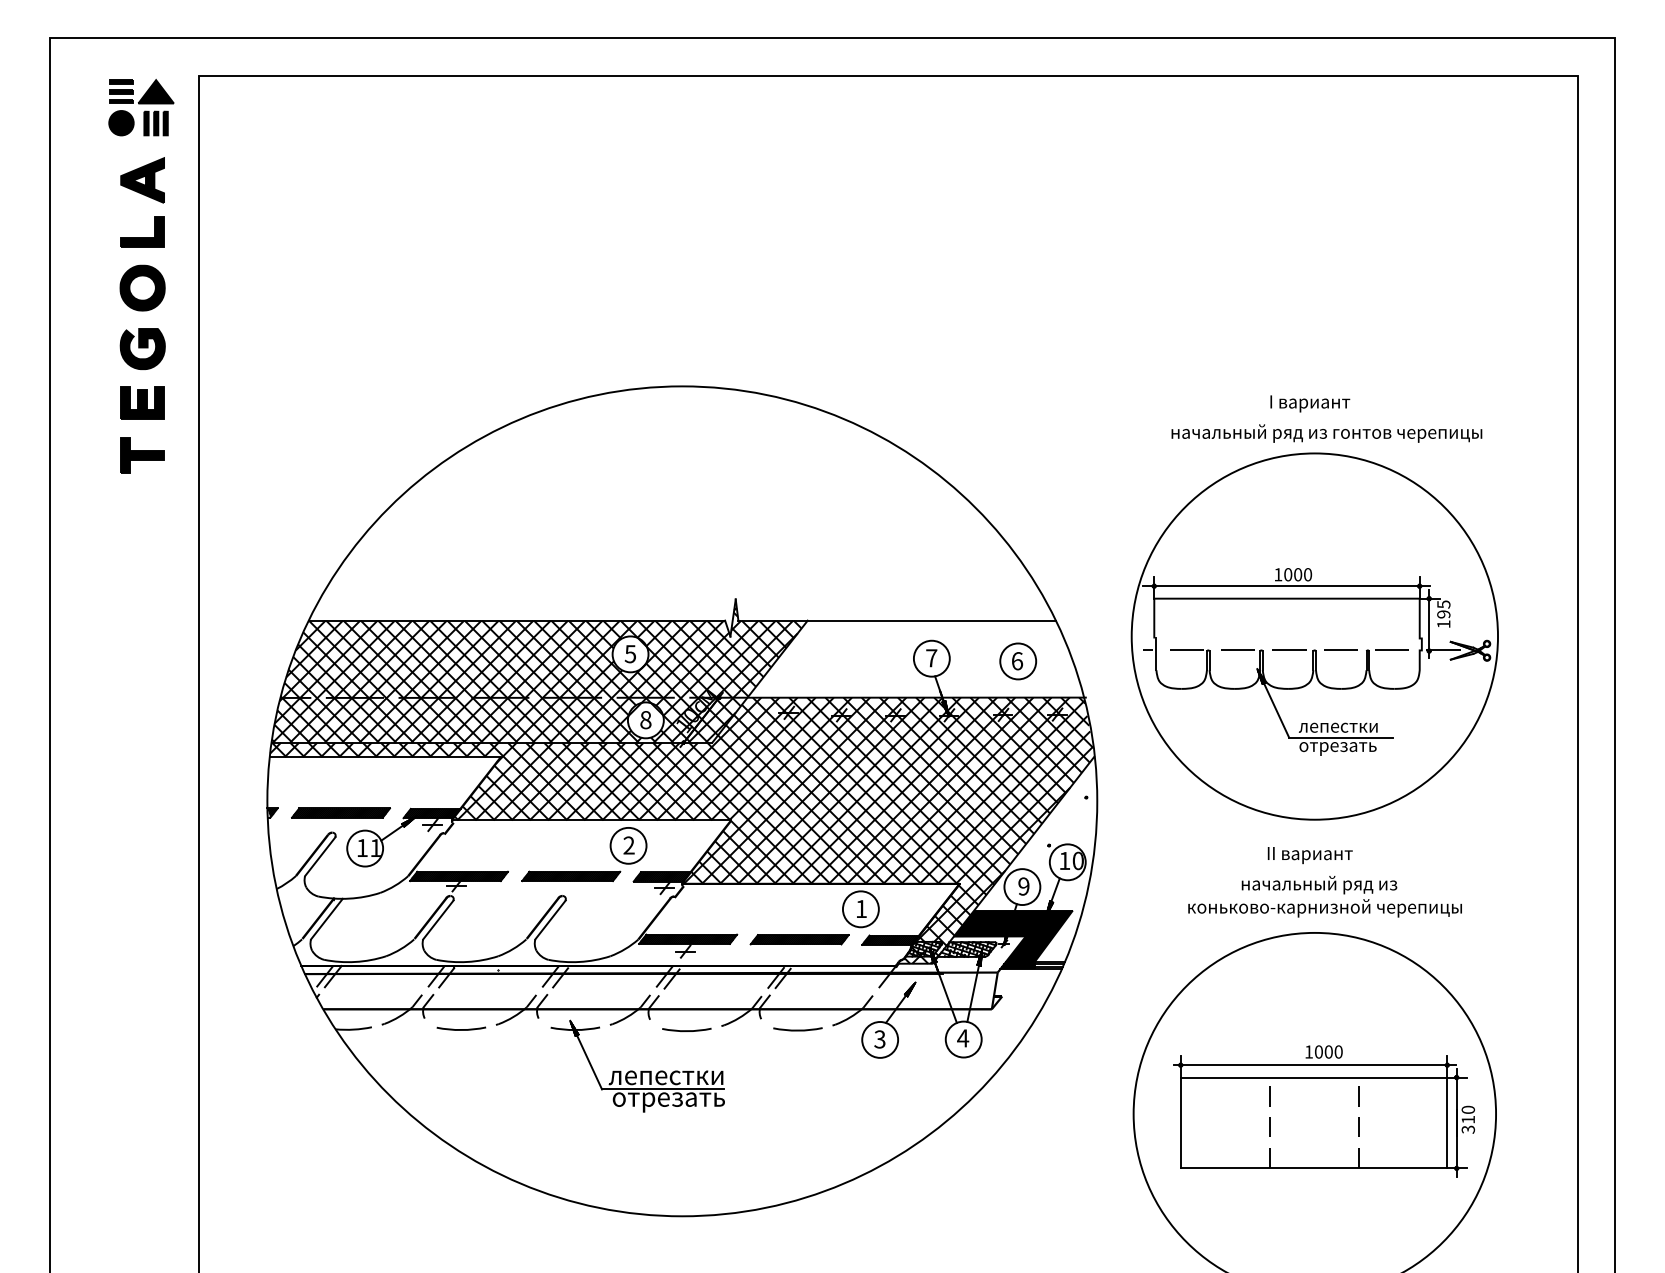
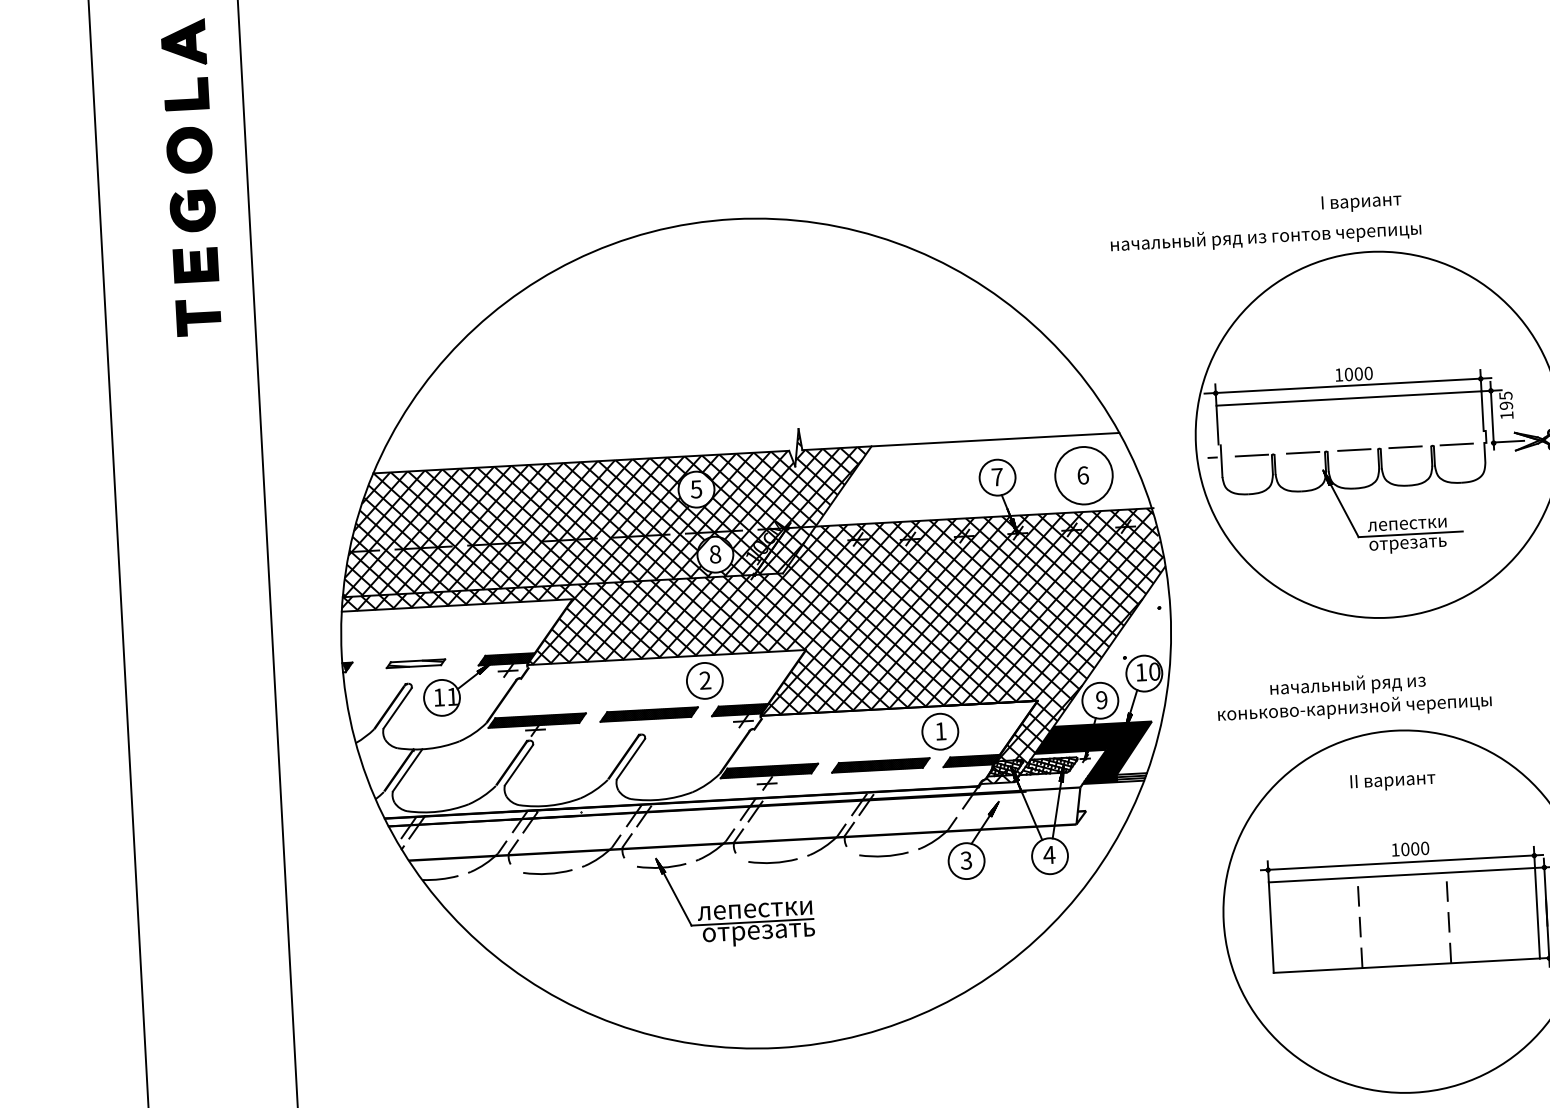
text: (1326, 433) -> (1265, 237), moved
circle: (1018, 661) -> (1084, 475), size x1.6
part: (340, 812) -> (415, 663), size x0.6
part: (1309, 855) -> (1392, 781), moved
text: (1324, 896) -> (1353, 696), moved

